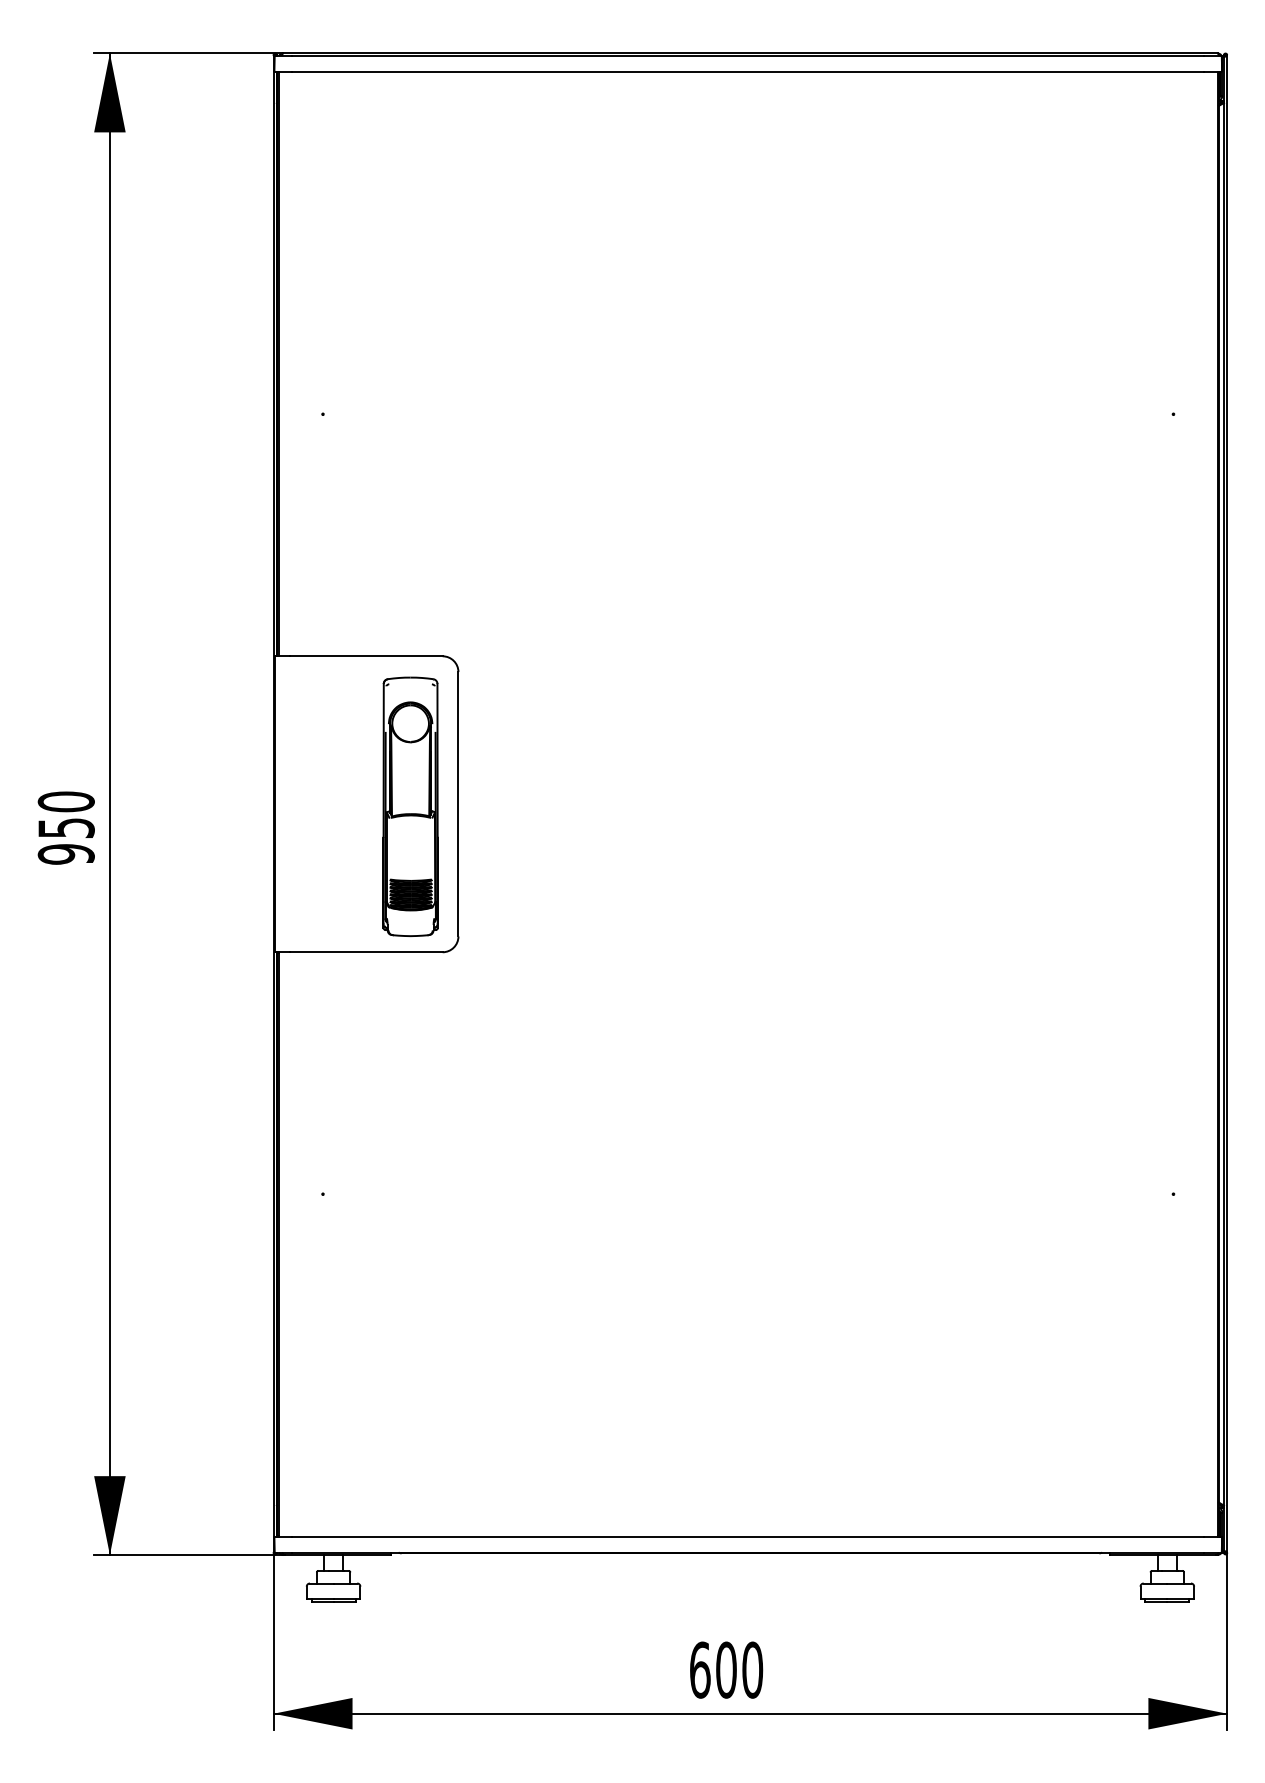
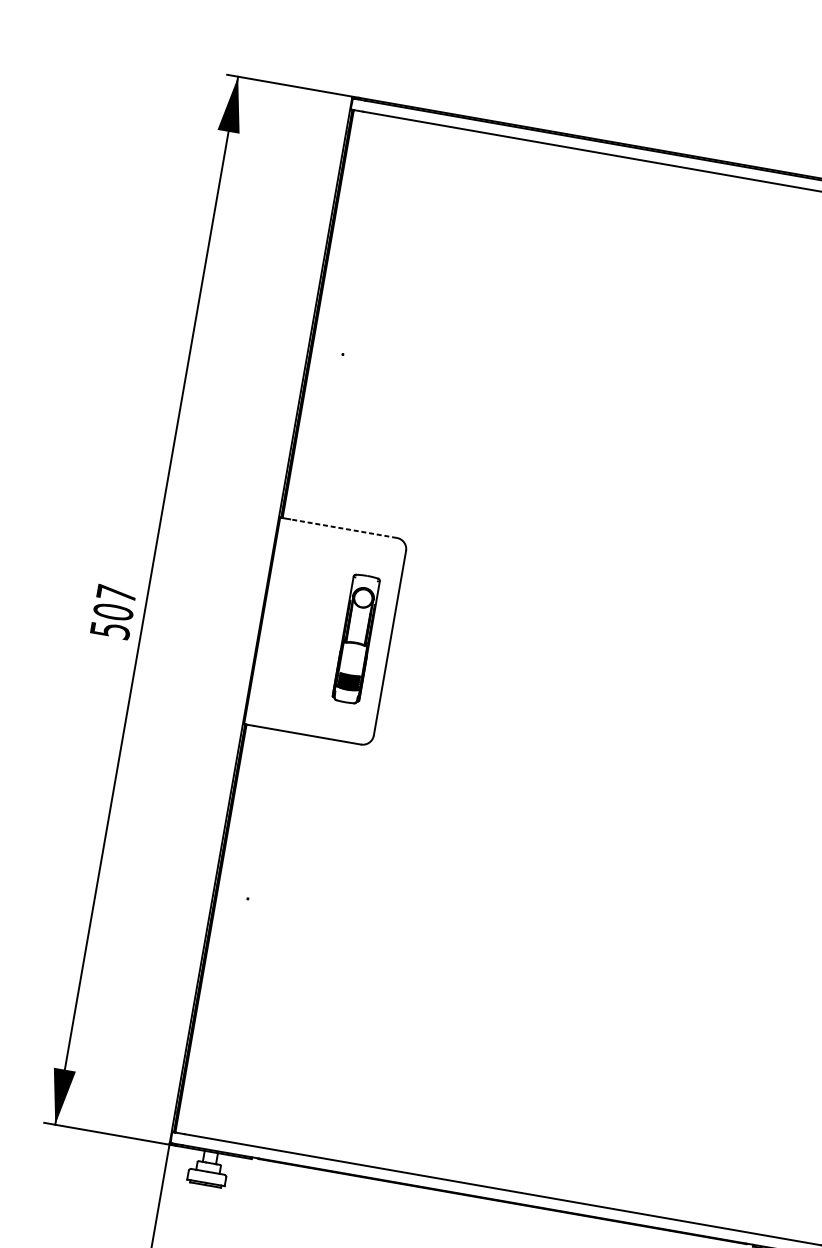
line: (366, 656) -> (343, 528), solid -> dashed
part: (410, 806) -> (356, 638), size x0.7
text: (65, 827) -> (112, 611), 950 -> 507

